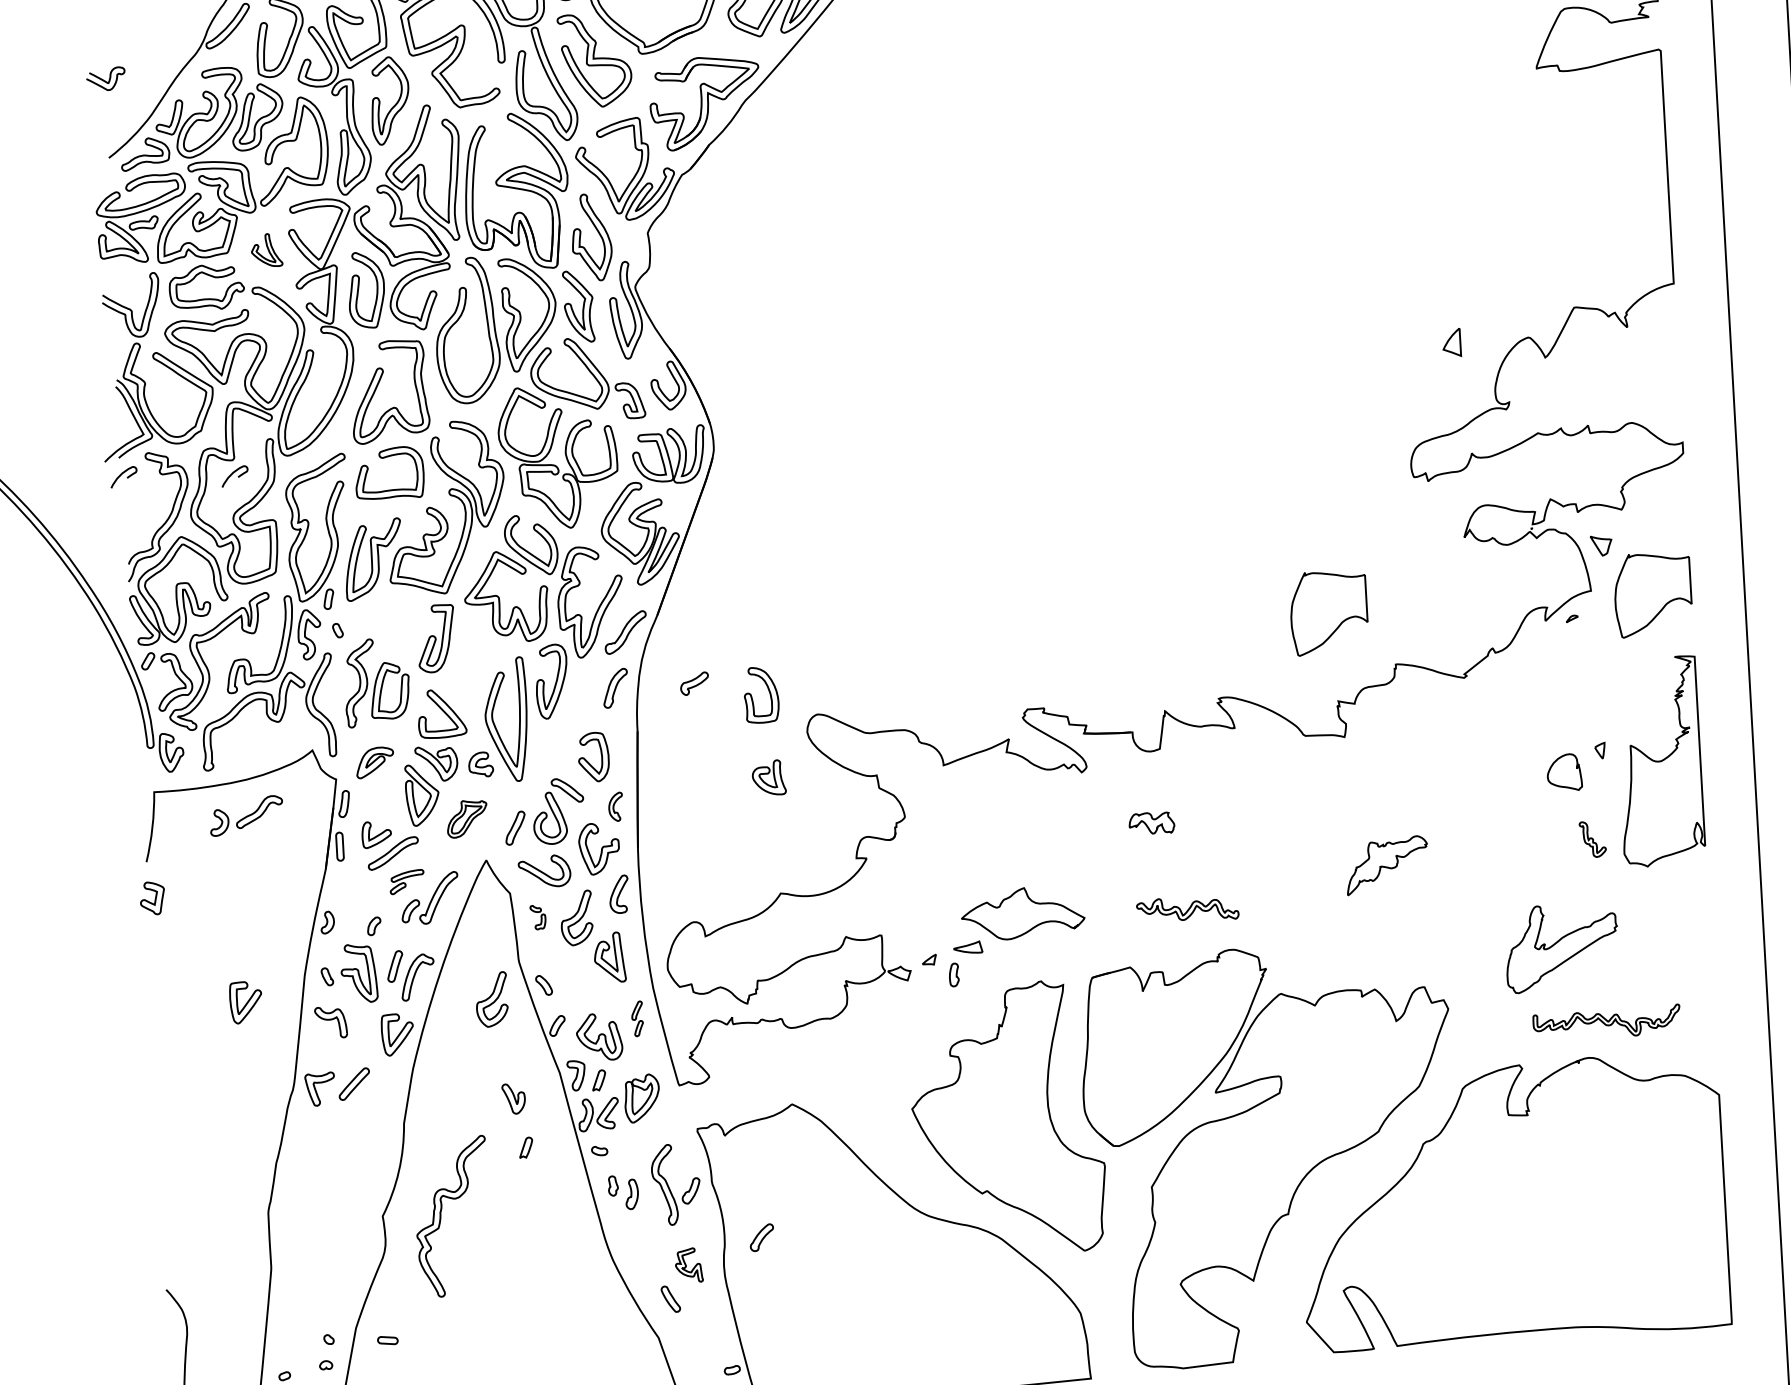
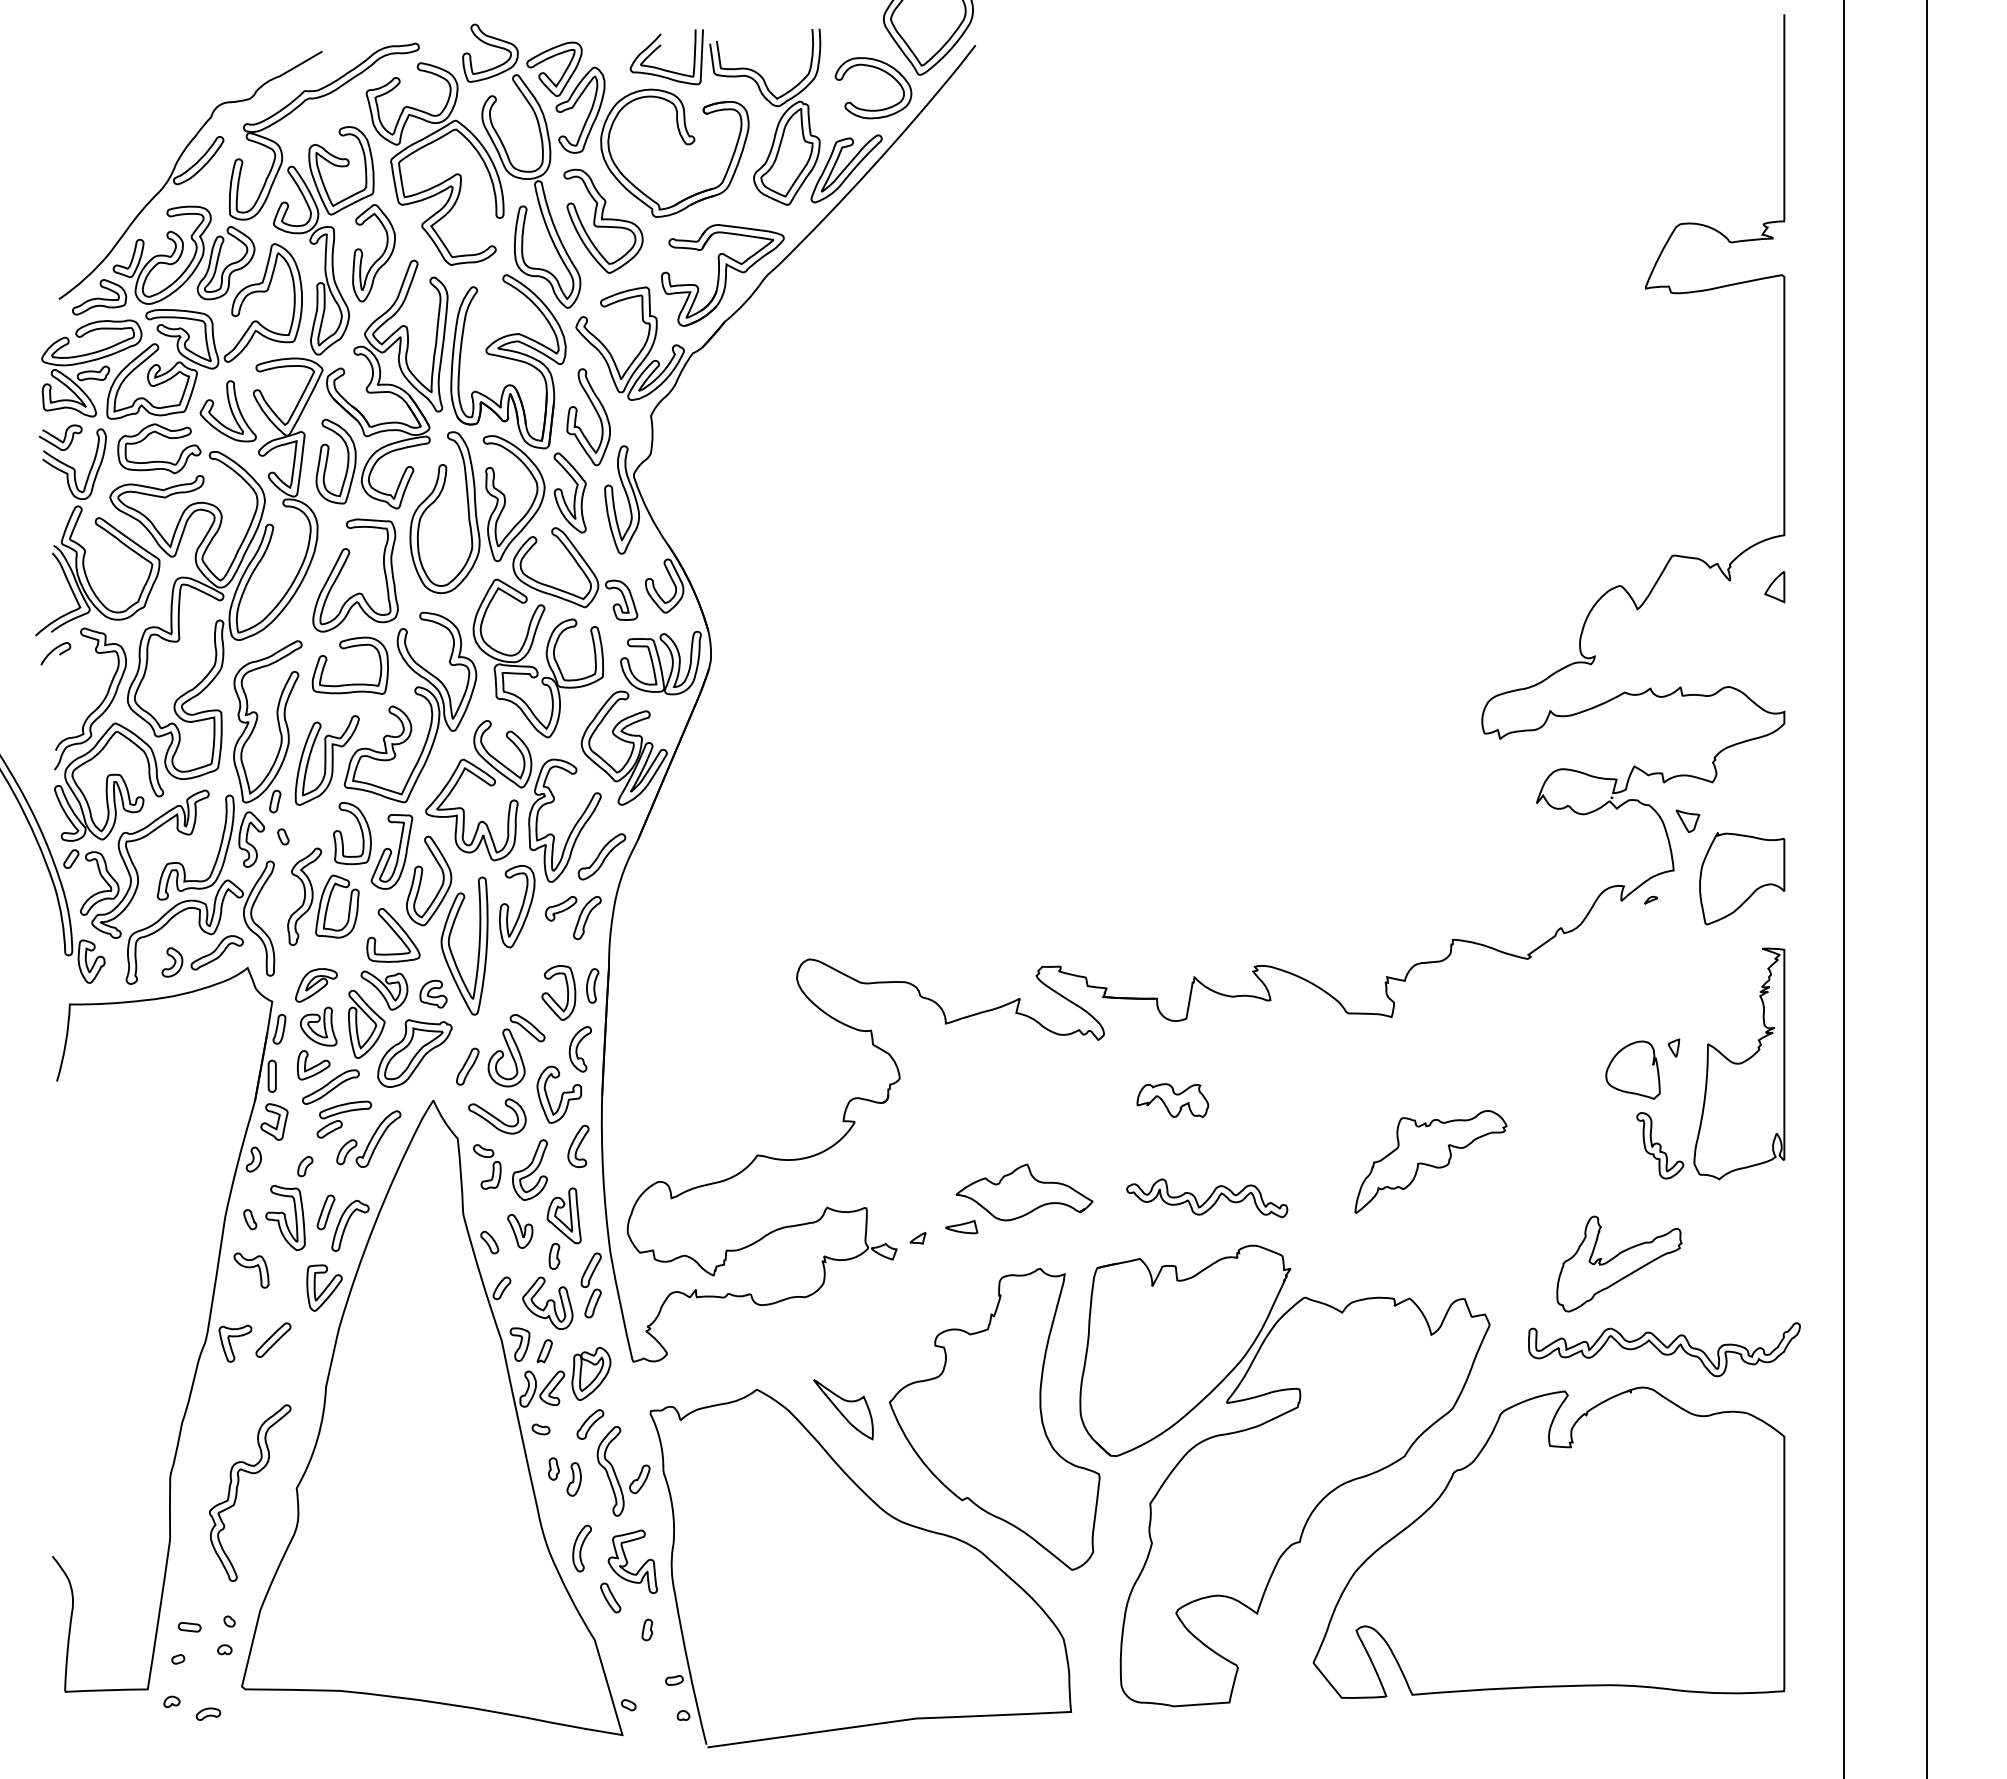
curve: (105, 80) -> (60, 439), moved
part: (266, 250) -> (227, 411), size x1.67
part: (1451, 343) -> (1774, 587), moved
curve: (232, 474) -> (176, 657), removed
part: (1329, 612) -> (1382, 878), removed
part: (465, 660) -> (422, 877), added
part: (694, 683) -> (561, 908), moved
part: (768, 691) -> (360, 829), moved
part: (623, 748) -> (592, 985), added
part: (1563, 772) -> (1632, 1069), size x1.43
part: (768, 777) -> (318, 1026), moved
part: (615, 807) -> (579, 1049), size x1.43
part: (246, 815) -> (202, 956), moved
part: (466, 818) -> (414, 1053), size x1.67
part: (1151, 823) -> (1172, 1100), size x1.43
part: (1593, 839) -> (1660, 1145), size x1.67
part: (1386, 865) -> (1430, 1161), size x1.67
part: (407, 881) -> (344, 1119), size x1.43
part: (152, 897) -> (274, 1121), moved
part: (1187, 909) -> (1207, 1198), size x1.43
part: (538, 917) -> (487, 1166), size x1.67
part: (954, 975) -> (554, 1256), moved
part: (491, 999) -> (430, 1254), removed
part: (245, 1001) -> (158, 1242), removed
part: (636, 1018) -> (590, 1285), size x1.67
part: (1606, 1022) -> (1664, 1349), size x1.67
part: (514, 1098) -> (520, 1231), moved
part: (870, 1117) -> (843, 1409), added
part: (525, 1147) -> (459, 1421), removed
part: (441, 1216) -> (237, 1492), moved
part: (762, 1237) -> (590, 1424), moved
part: (642, 1256) -> (581, 1548), added
part: (688, 1265) -> (632, 1561), size x1.67
part: (705, 1325) -> (647, 1629), added
part: (387, 1340) -> (189, 1627), moved

